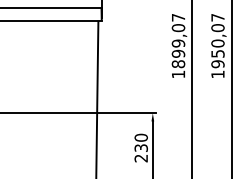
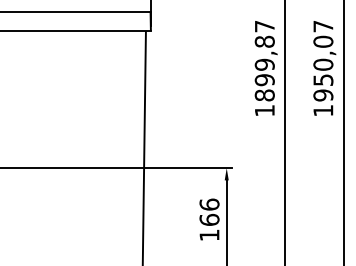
text: (178, 28) -> (264, 42), 1899,07 -> 1899,87
text: (140, 147) -> (208, 219), 230 -> 166

